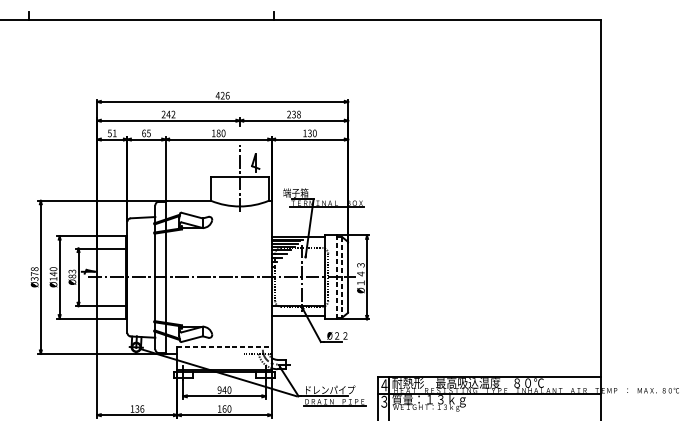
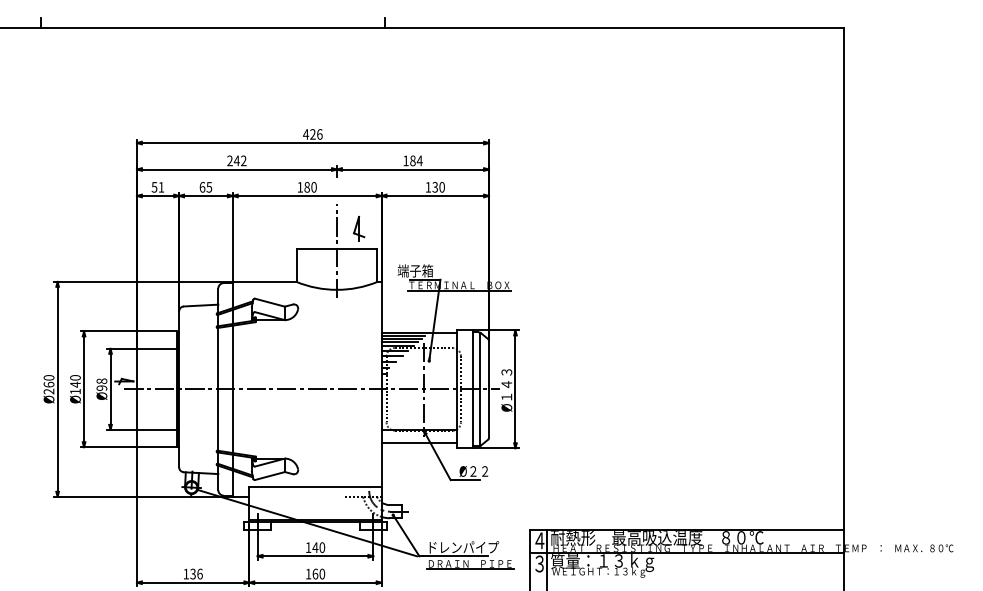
text: (293, 114) -> (412, 160), 238 -> 184
text: (34, 273) -> (48, 384), Ø378 -> Ø260
text: (72, 273) -> (101, 384), Ø83 -> Ø98
line: (337, 277) -> (473, 389), dashed -> solid
line: (341, 277) -> (479, 389), dashed -> solid
line: (225, 346) -> (316, 486), dashed -> solid
text: (219, 390) -> (308, 547), 940 -> 140

